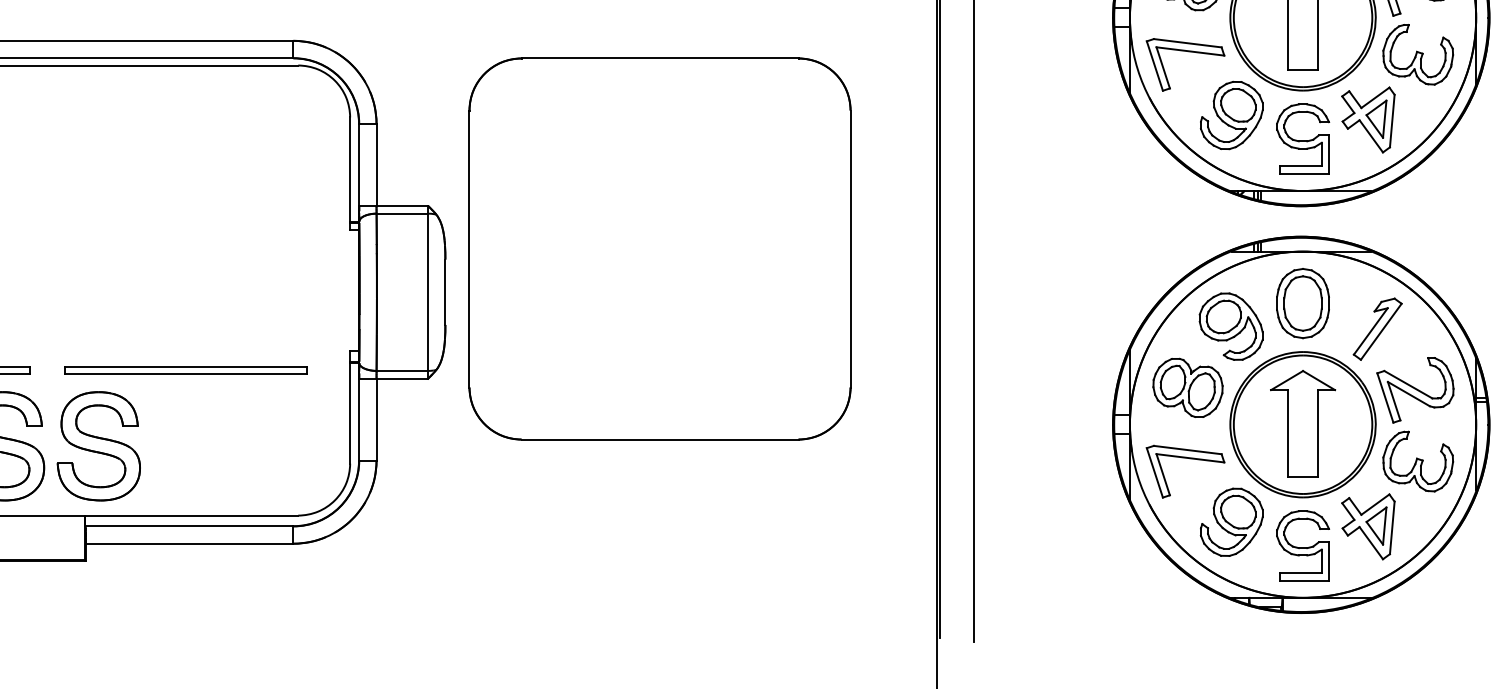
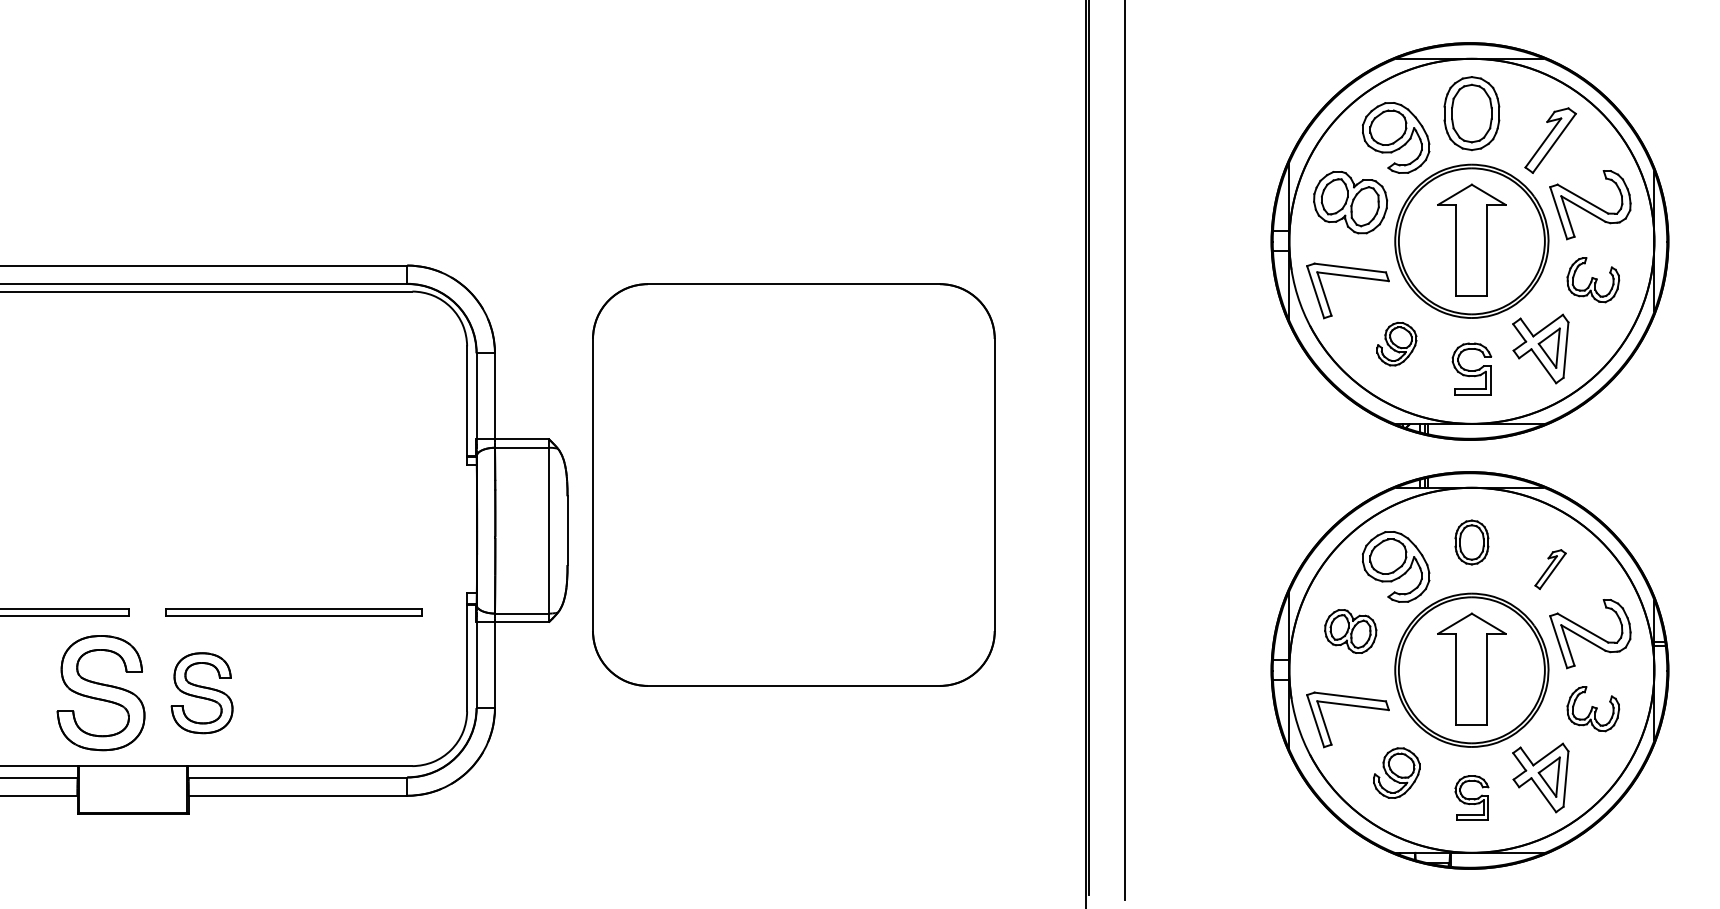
part: (1418, 54) -> (1593, 279), size x0.7
part: (1231, 114) -> (1396, 343), size x0.6
part: (1302, 138) -> (1471, 368), size x0.7
part: (1302, 303) -> (1471, 542), size x0.6
part: (1377, 329) -> (1550, 569), size x0.6
part: (1187, 387) -> (1350, 631), size x0.7
part: (98, 446) -> (201, 693), size x0.7
part: (1418, 460) -> (1593, 708), size x0.7
part: (1231, 521) -> (1396, 772), size x0.7
part: (1302, 545) -> (1471, 797), size x0.6

